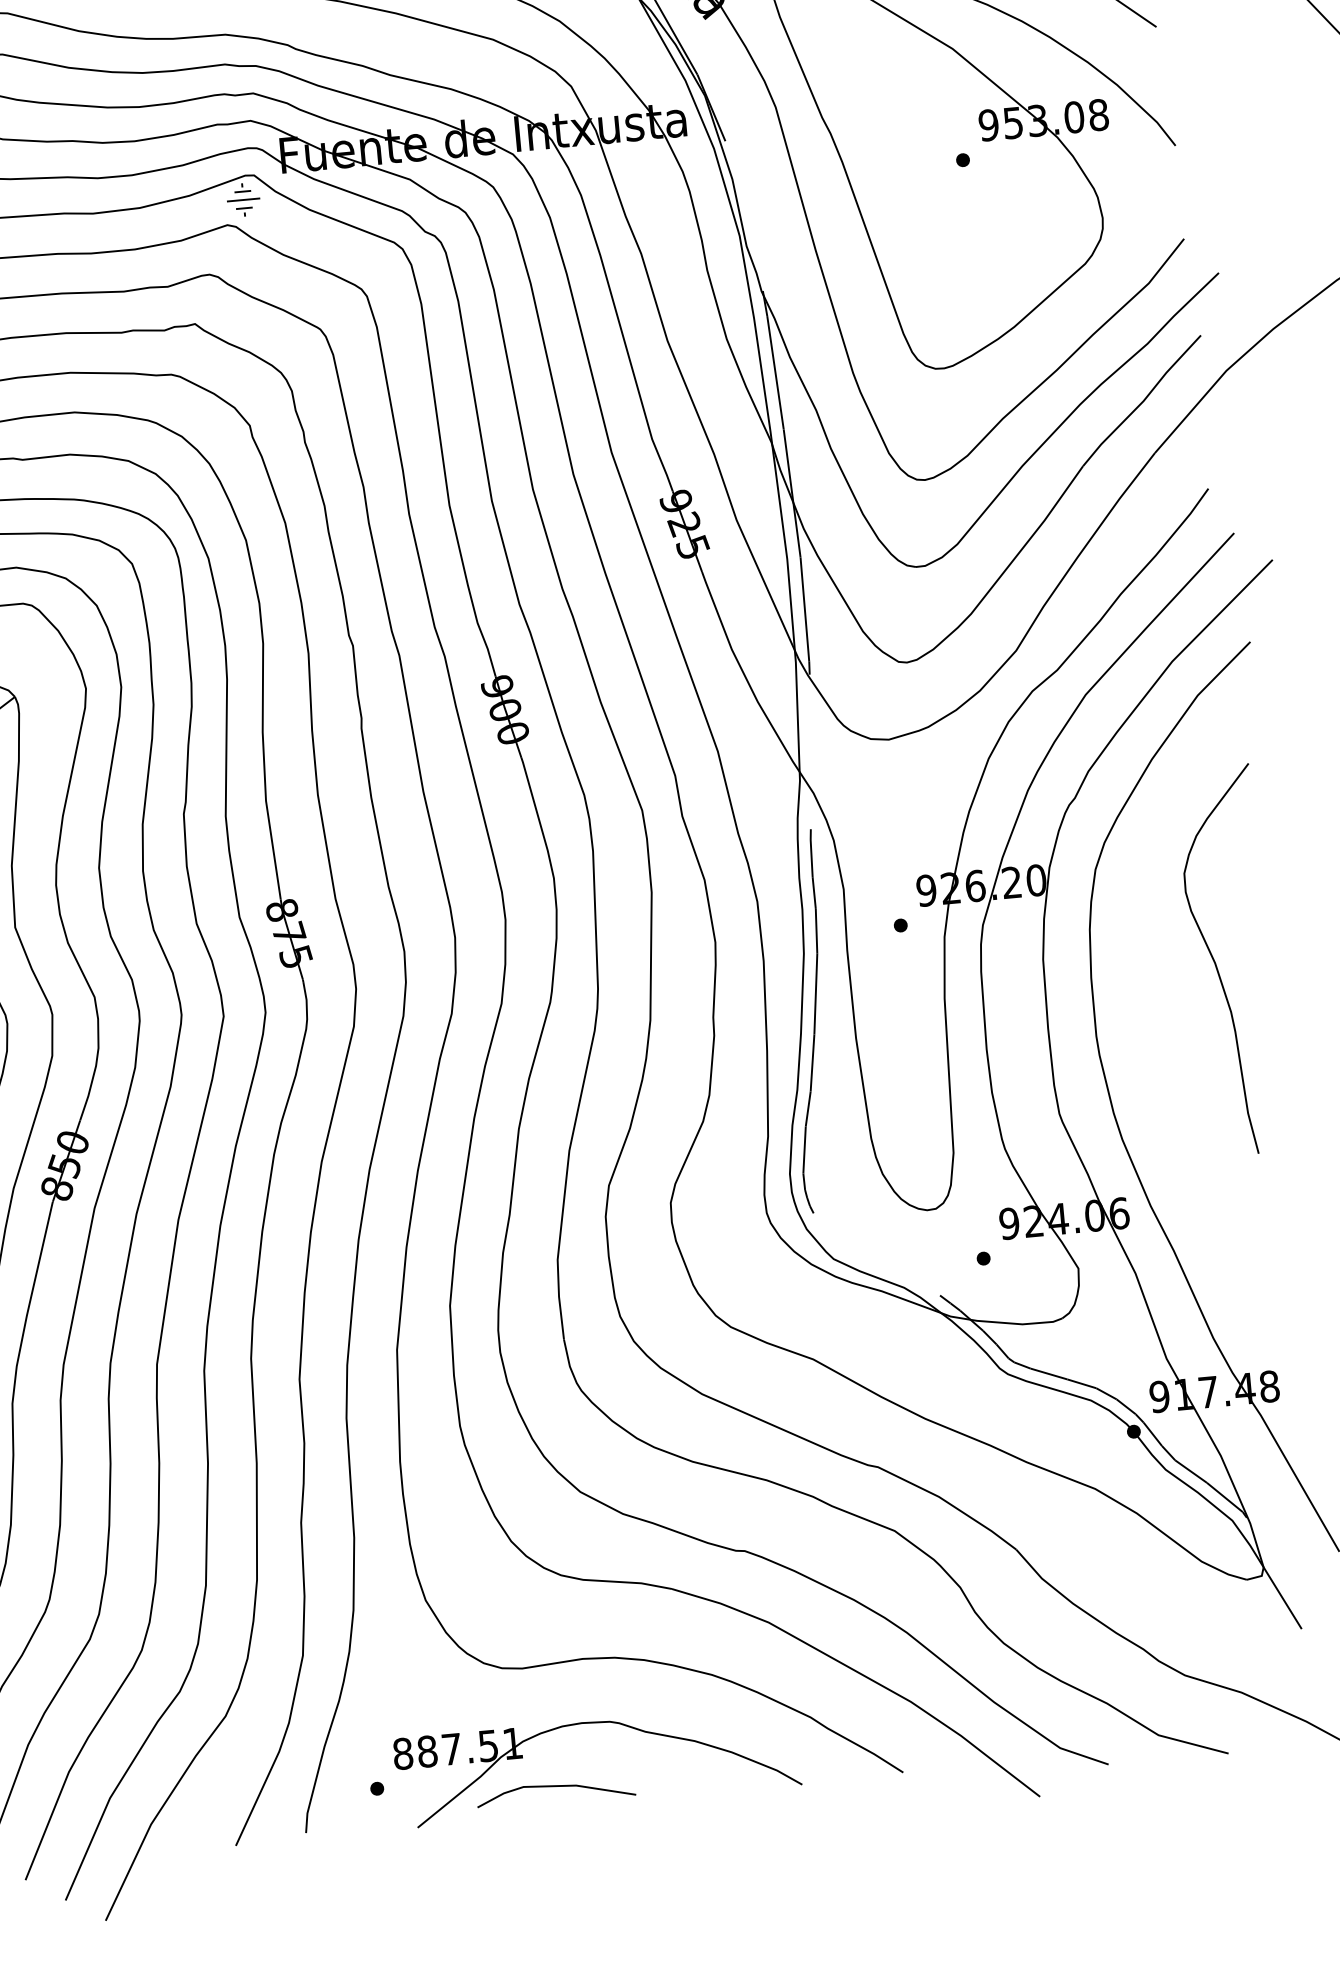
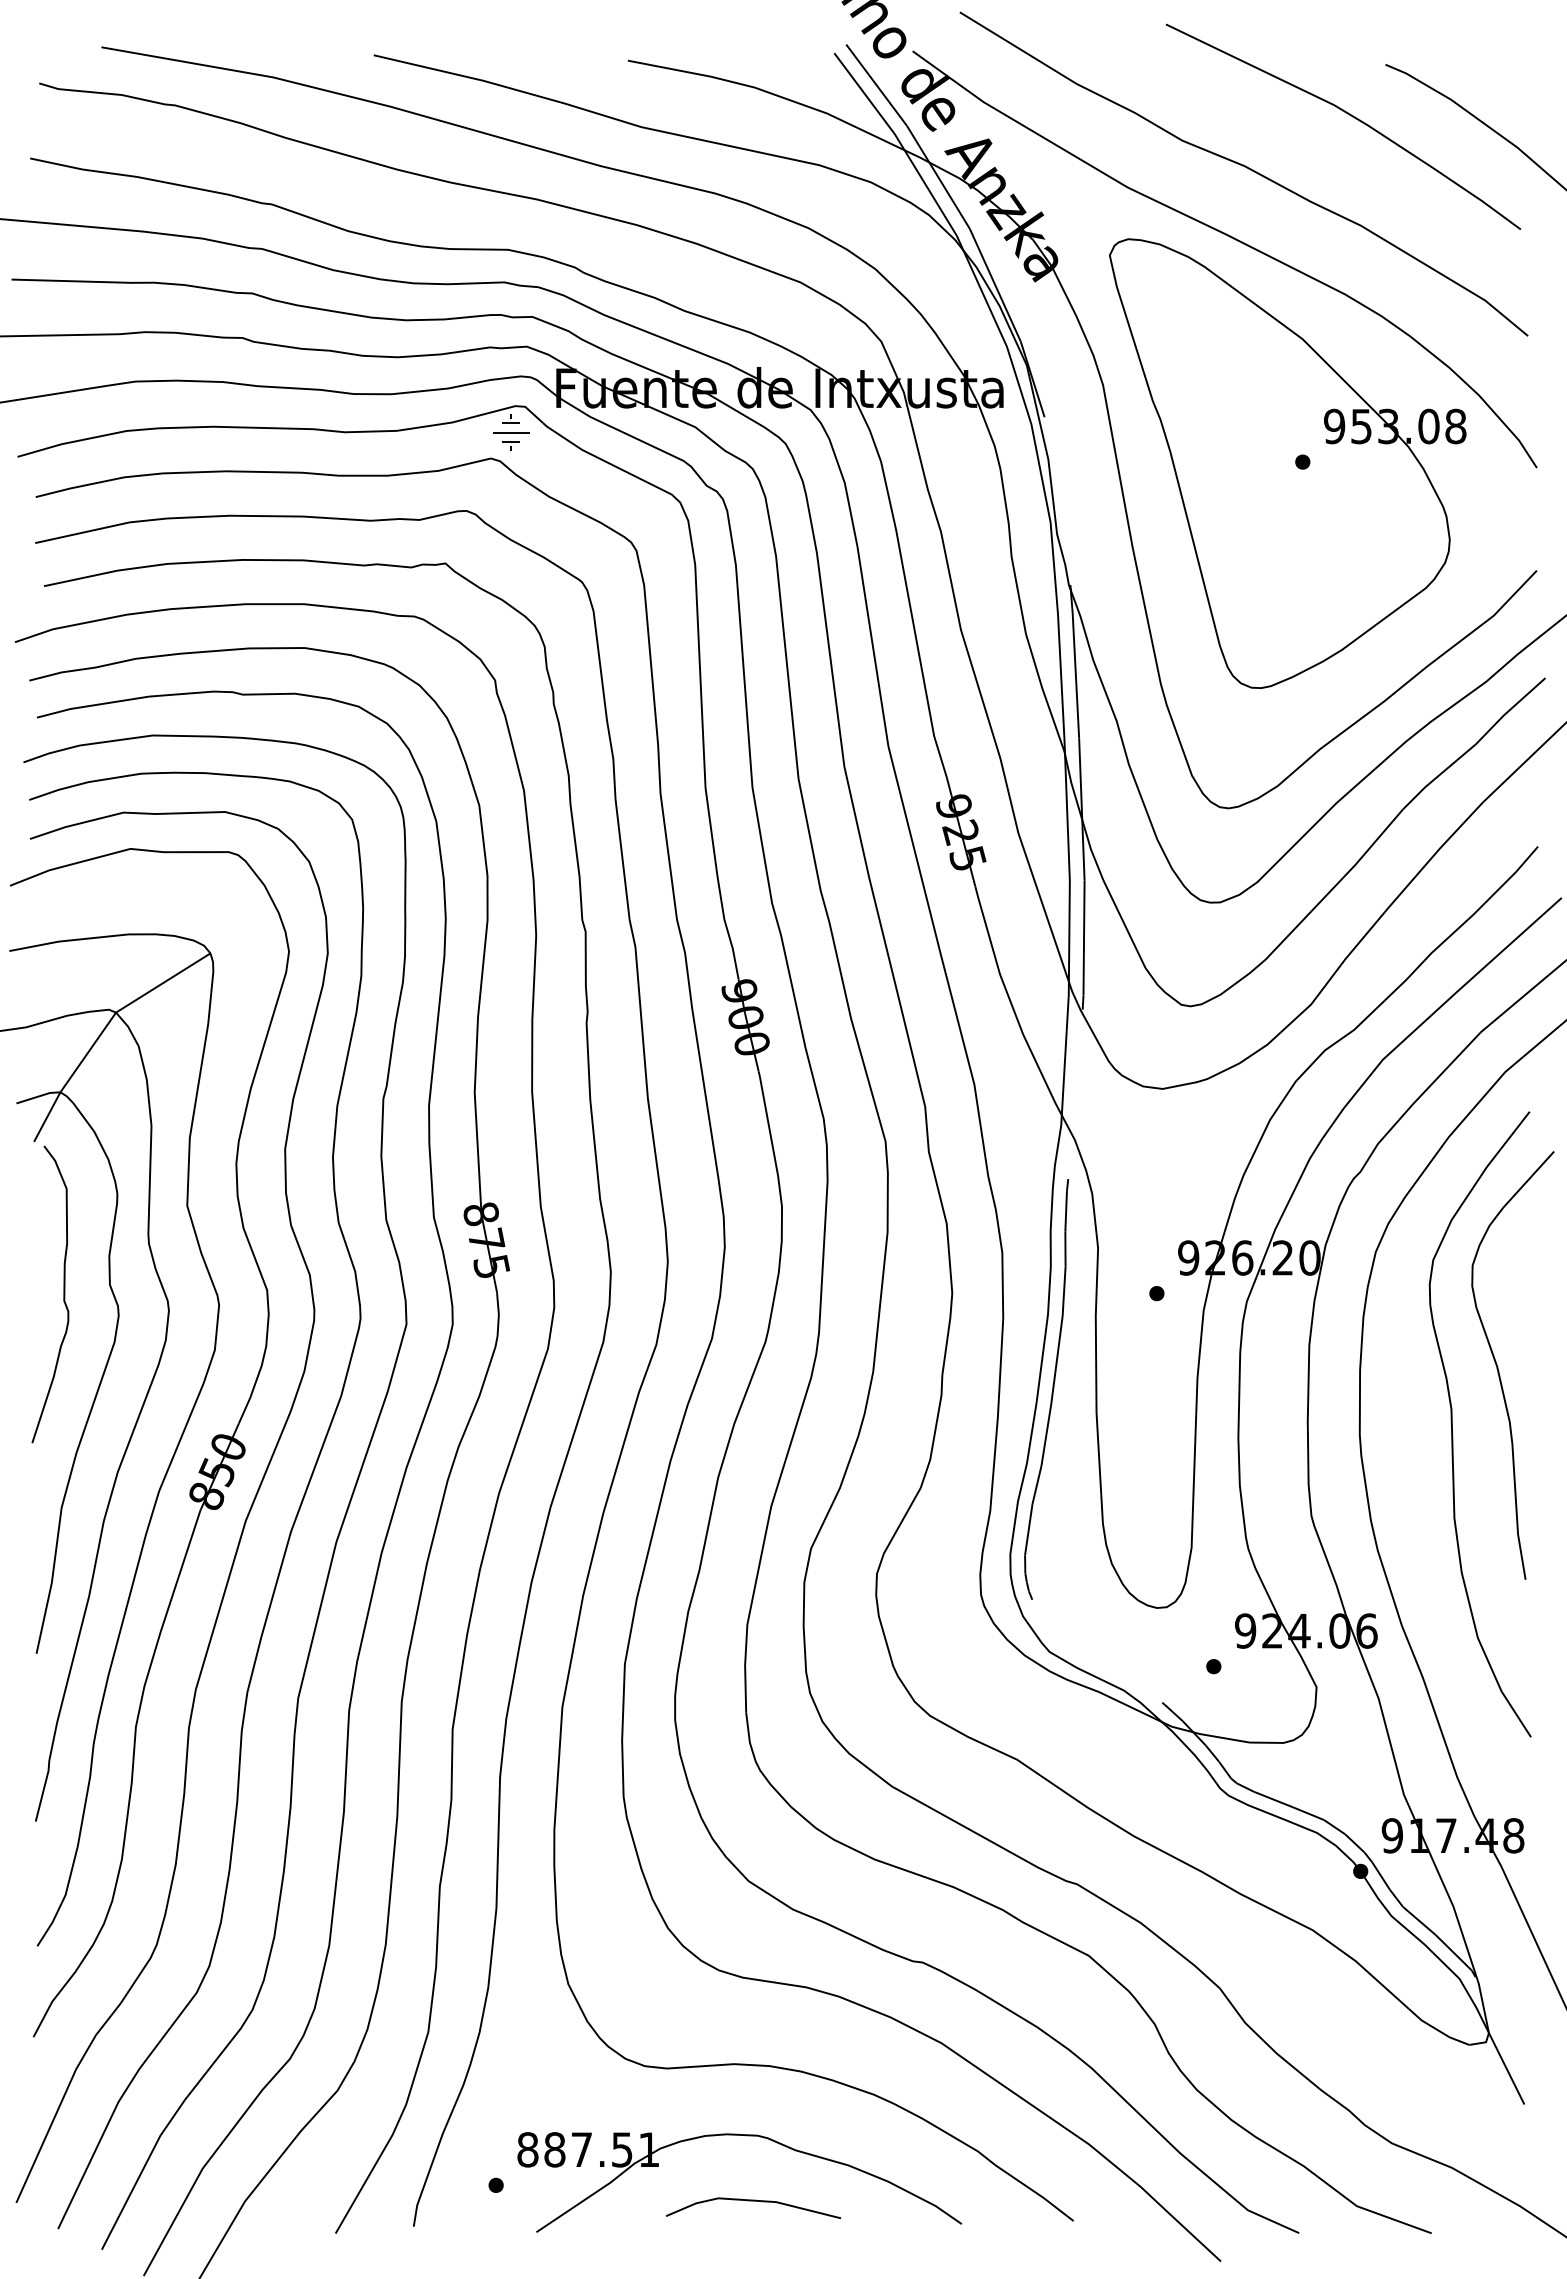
curve: (1179, 1019) -> (1452, 1424), added
line: (555, 1786) -> (753, 2201), moved

